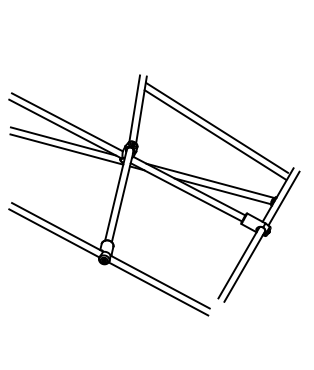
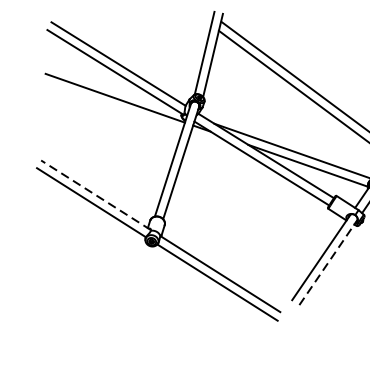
line: (63, 141) -> (111, 87), removed
line: (56, 227) -> (94, 195), solid -> dashed
line: (244, 266) -> (328, 262), solid -> dashed

